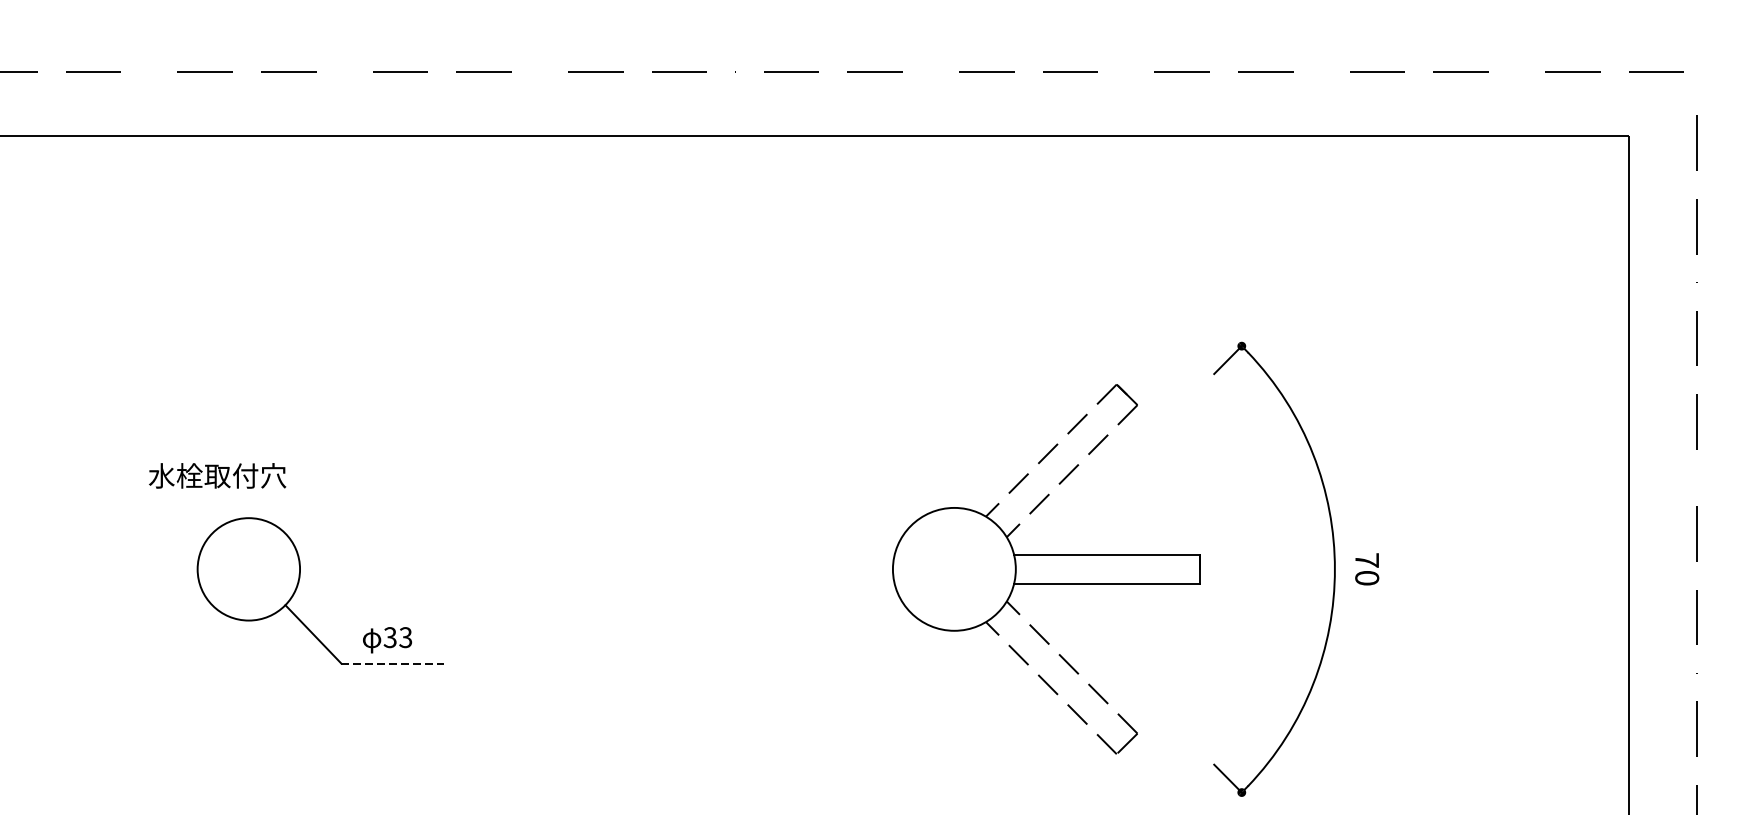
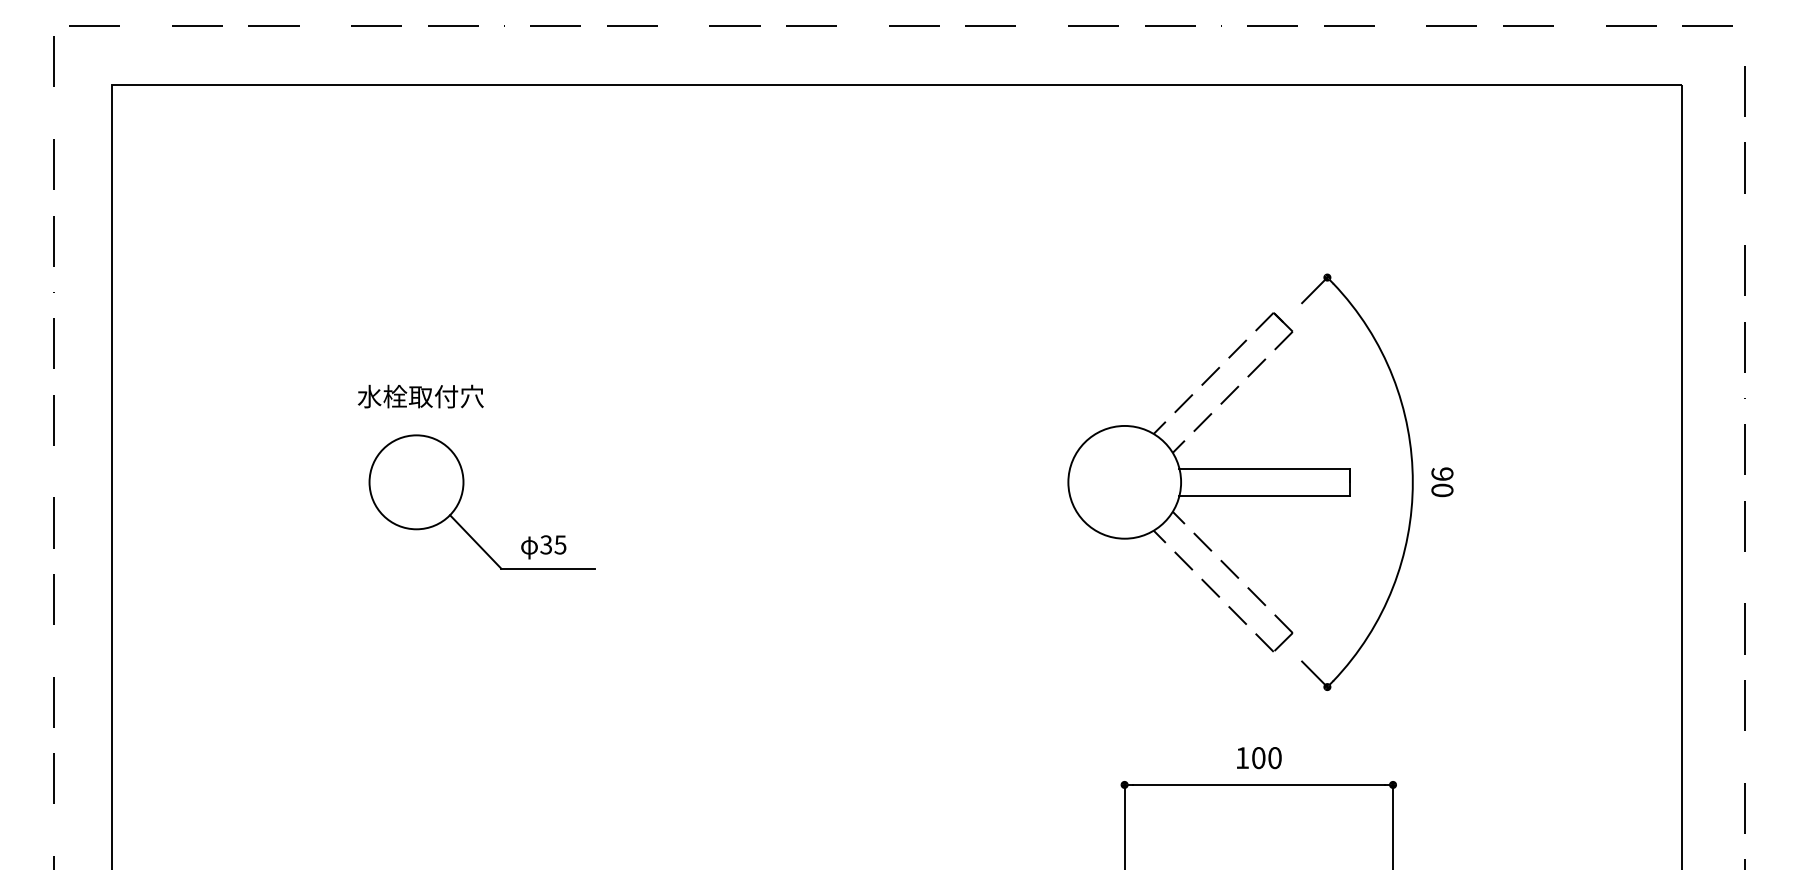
text: (217, 475) -> (420, 396), moved
text: (1367, 559) -> (1442, 473), 70 -> 90
part: (1045, 569) -> (1208, 482), moved
text: (405, 637) -> (560, 544), 33 -> 35
line: (392, 663) -> (548, 568), dashed -> solid

